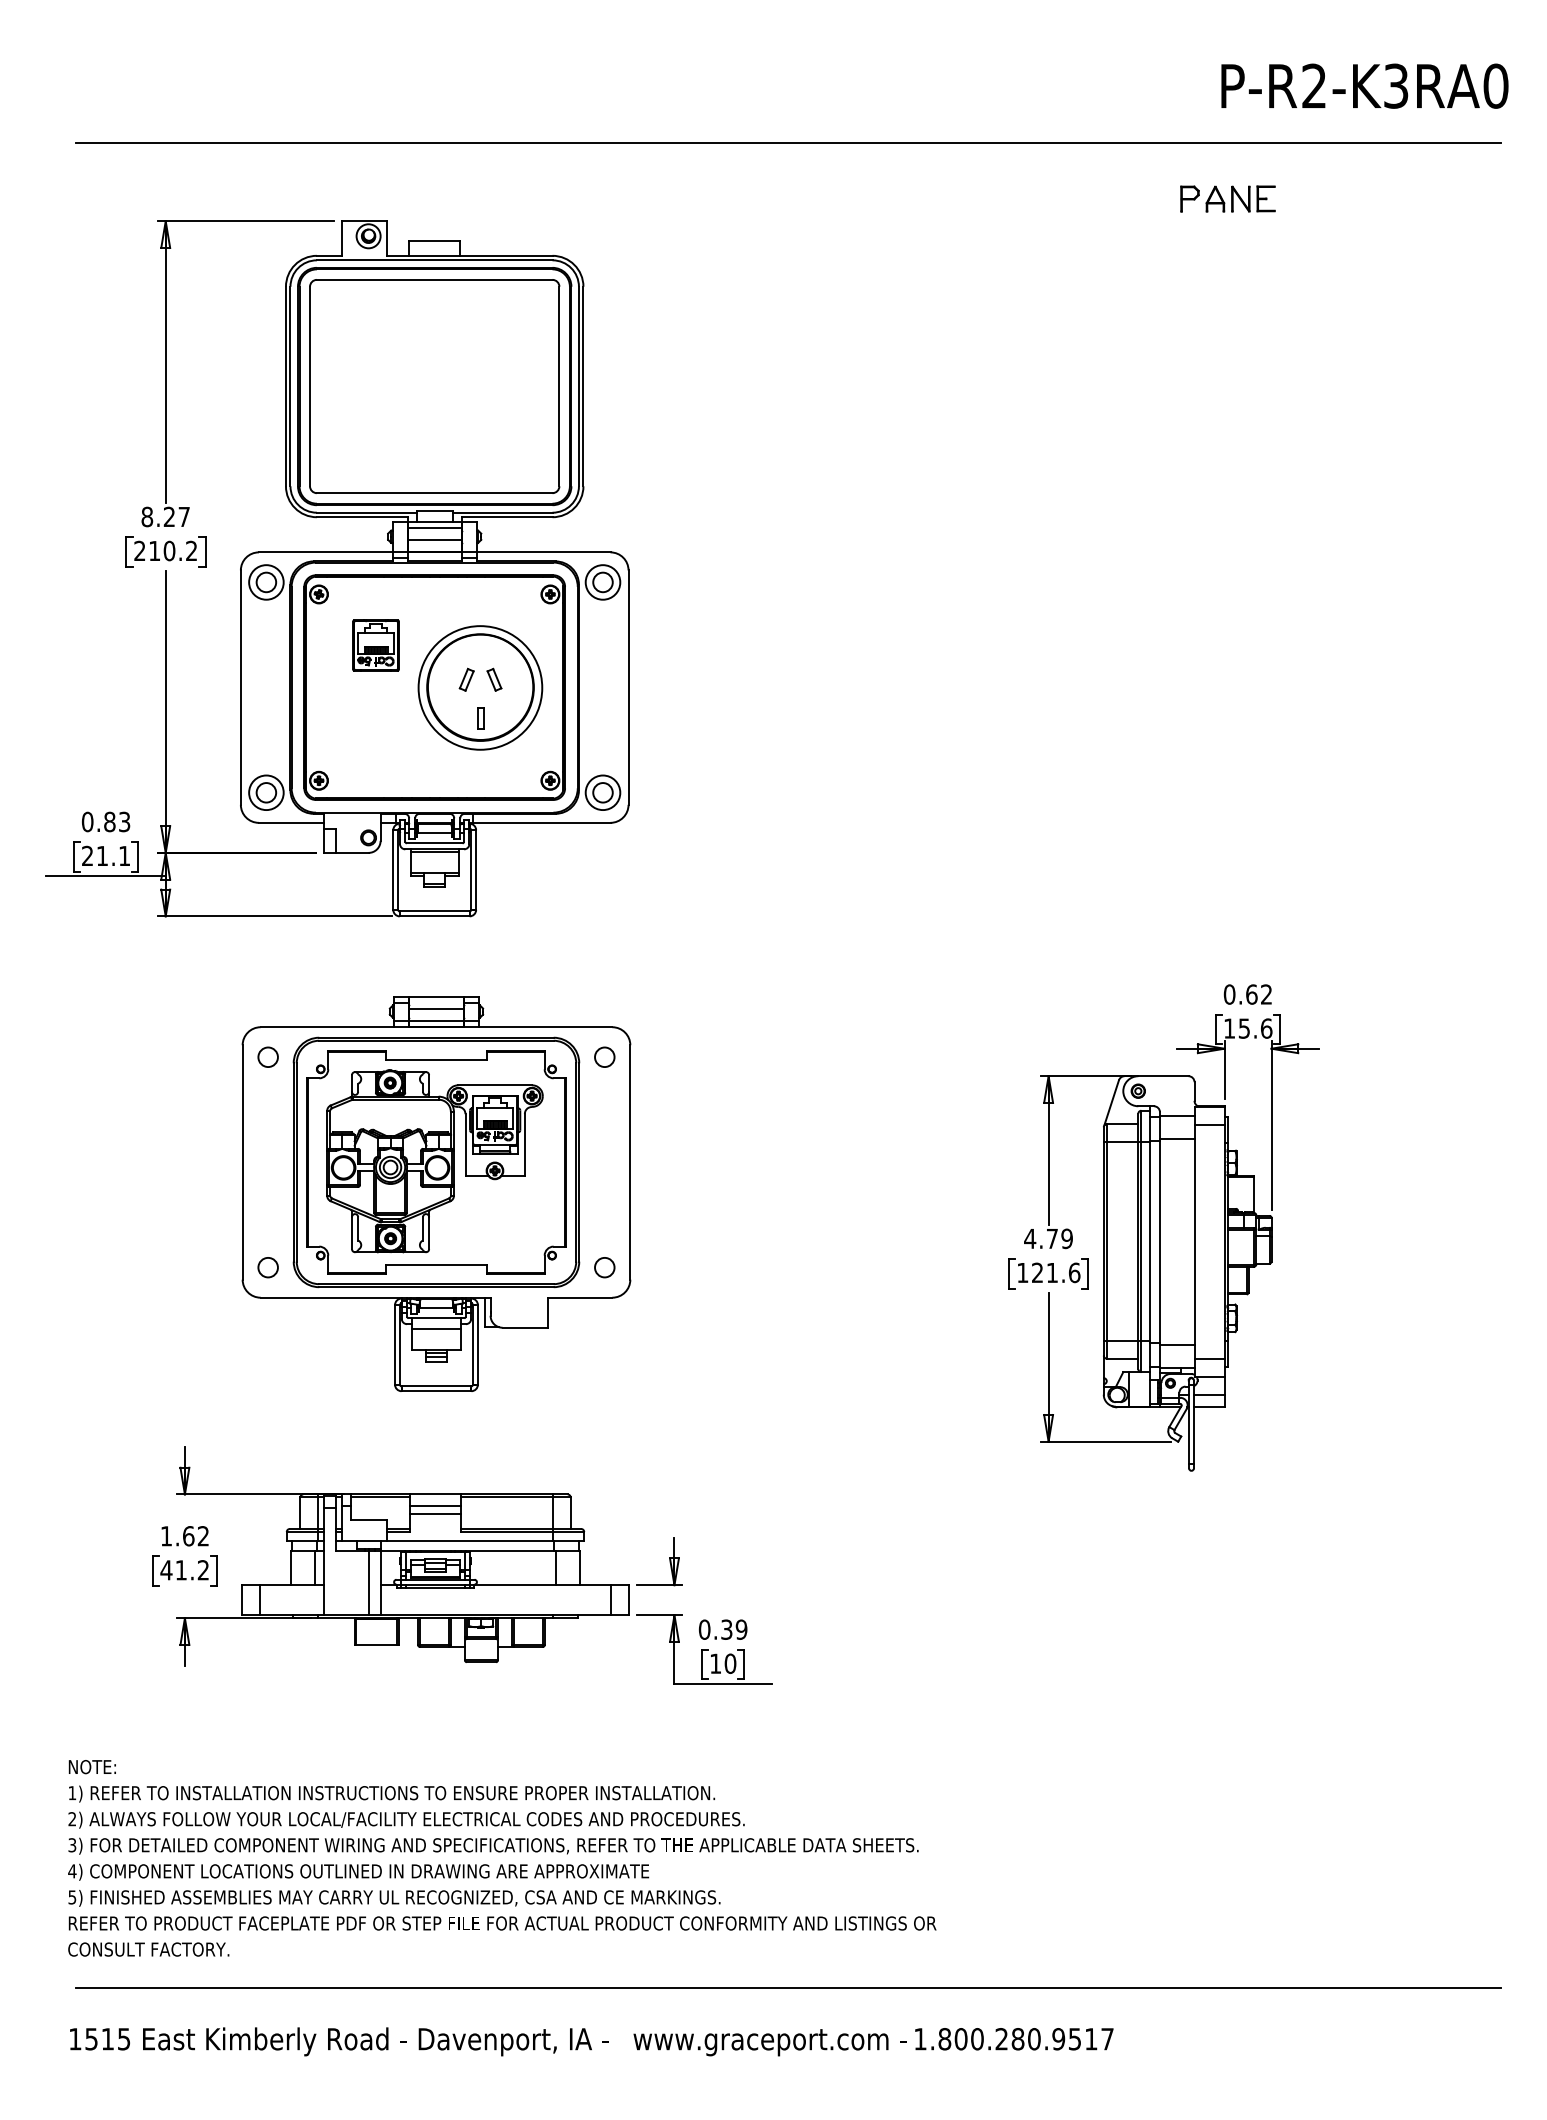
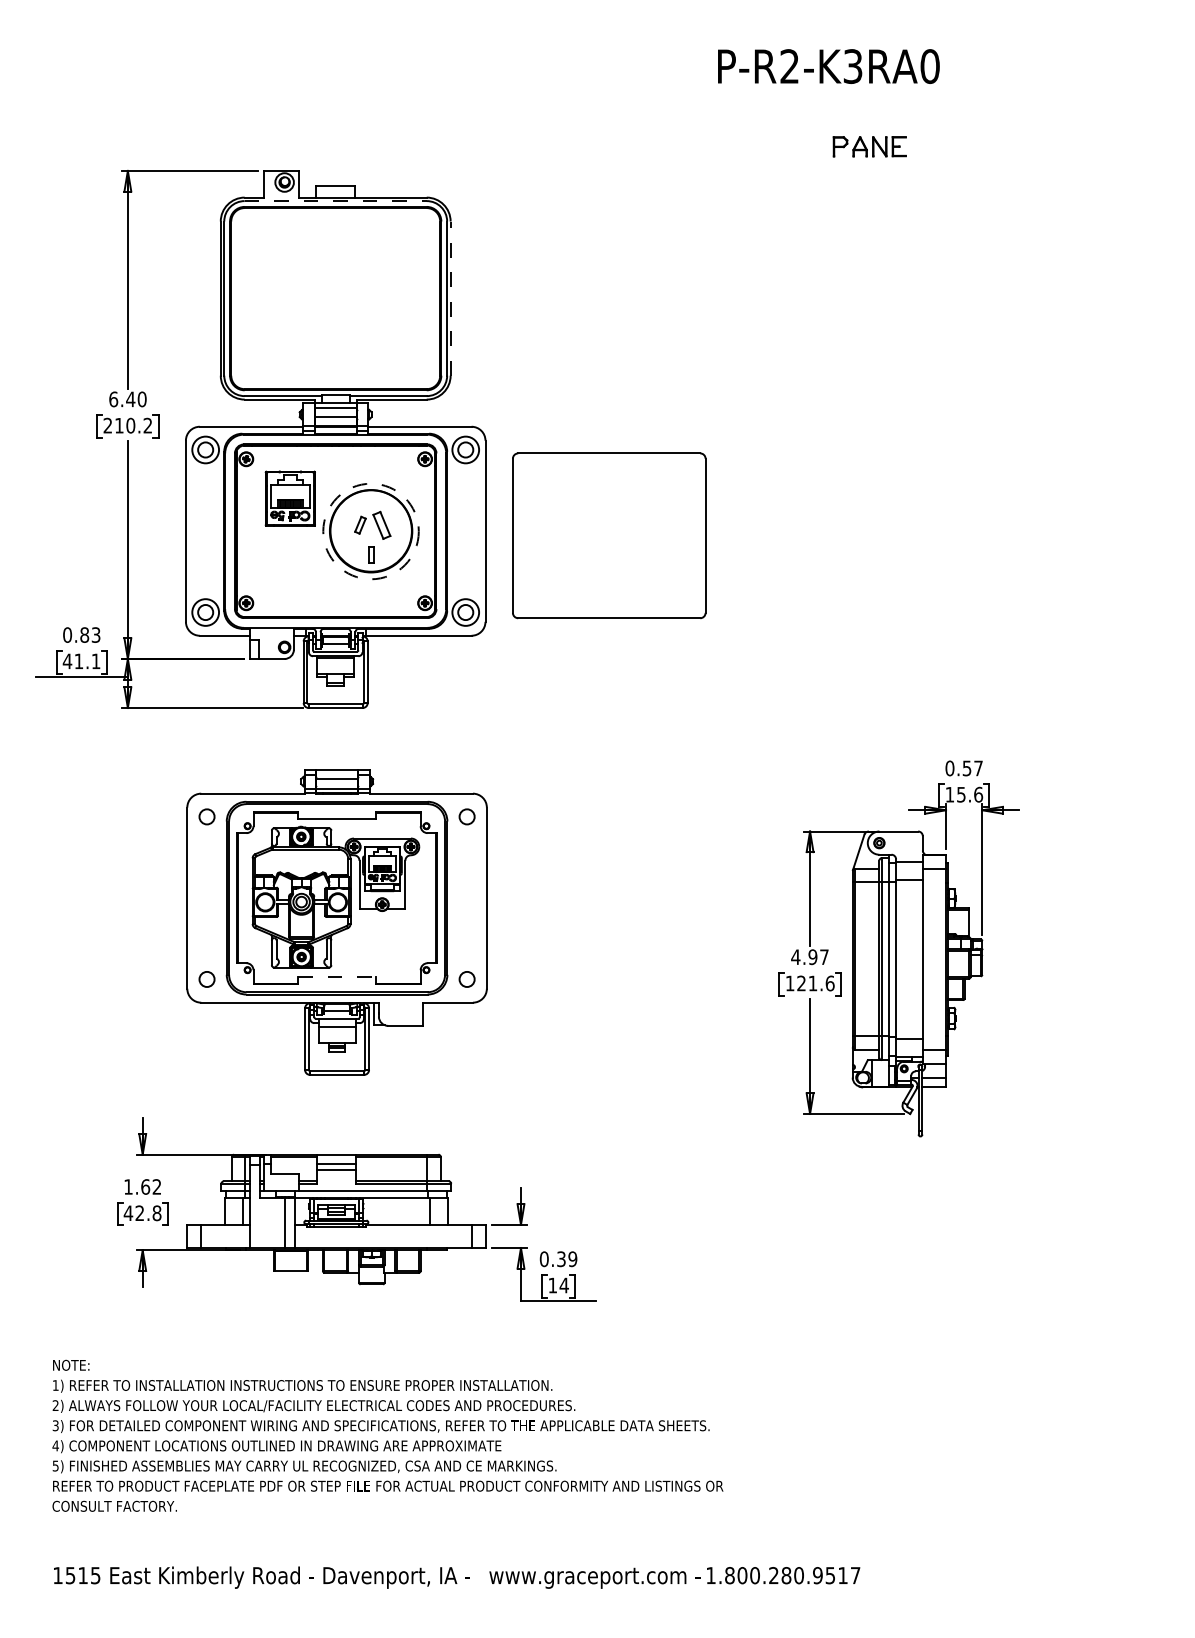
text: (1364, 85) -> (828, 66), moved
line: (787, 142) -> (608, 110), removed
part: (1227, 198) -> (869, 146), moved
line: (434, 260) -> (335, 201), solid -> dashed
part: (434, 386) -> (609, 535), moved
line: (583, 386) -> (450, 298), solid -> dashed
text: (165, 516) -> (127, 399), 8.27 -> 6.40
part: (375, 645) -> (289, 498), size x1.4
part: (494, 679) -> (381, 524), size x1.6
circle: (480, 687) -> (371, 531), solid -> dashed
text: (87, 855) -> (67, 660), 21.1 -> 41.1
text: (1258, 994) -> (972, 768), 0.62 -> 0.57
text: (1059, 1238) -> (818, 956), 4.79 -> 4.97
line: (436, 1264) -> (337, 977), solid -> dashed
text: (192, 1570) -> (148, 1213), 41.2 -> 42.8
text: (730, 1663) -> (564, 1285), 10 -> 14
line: (787, 1987) -> (608, 1535), removed

